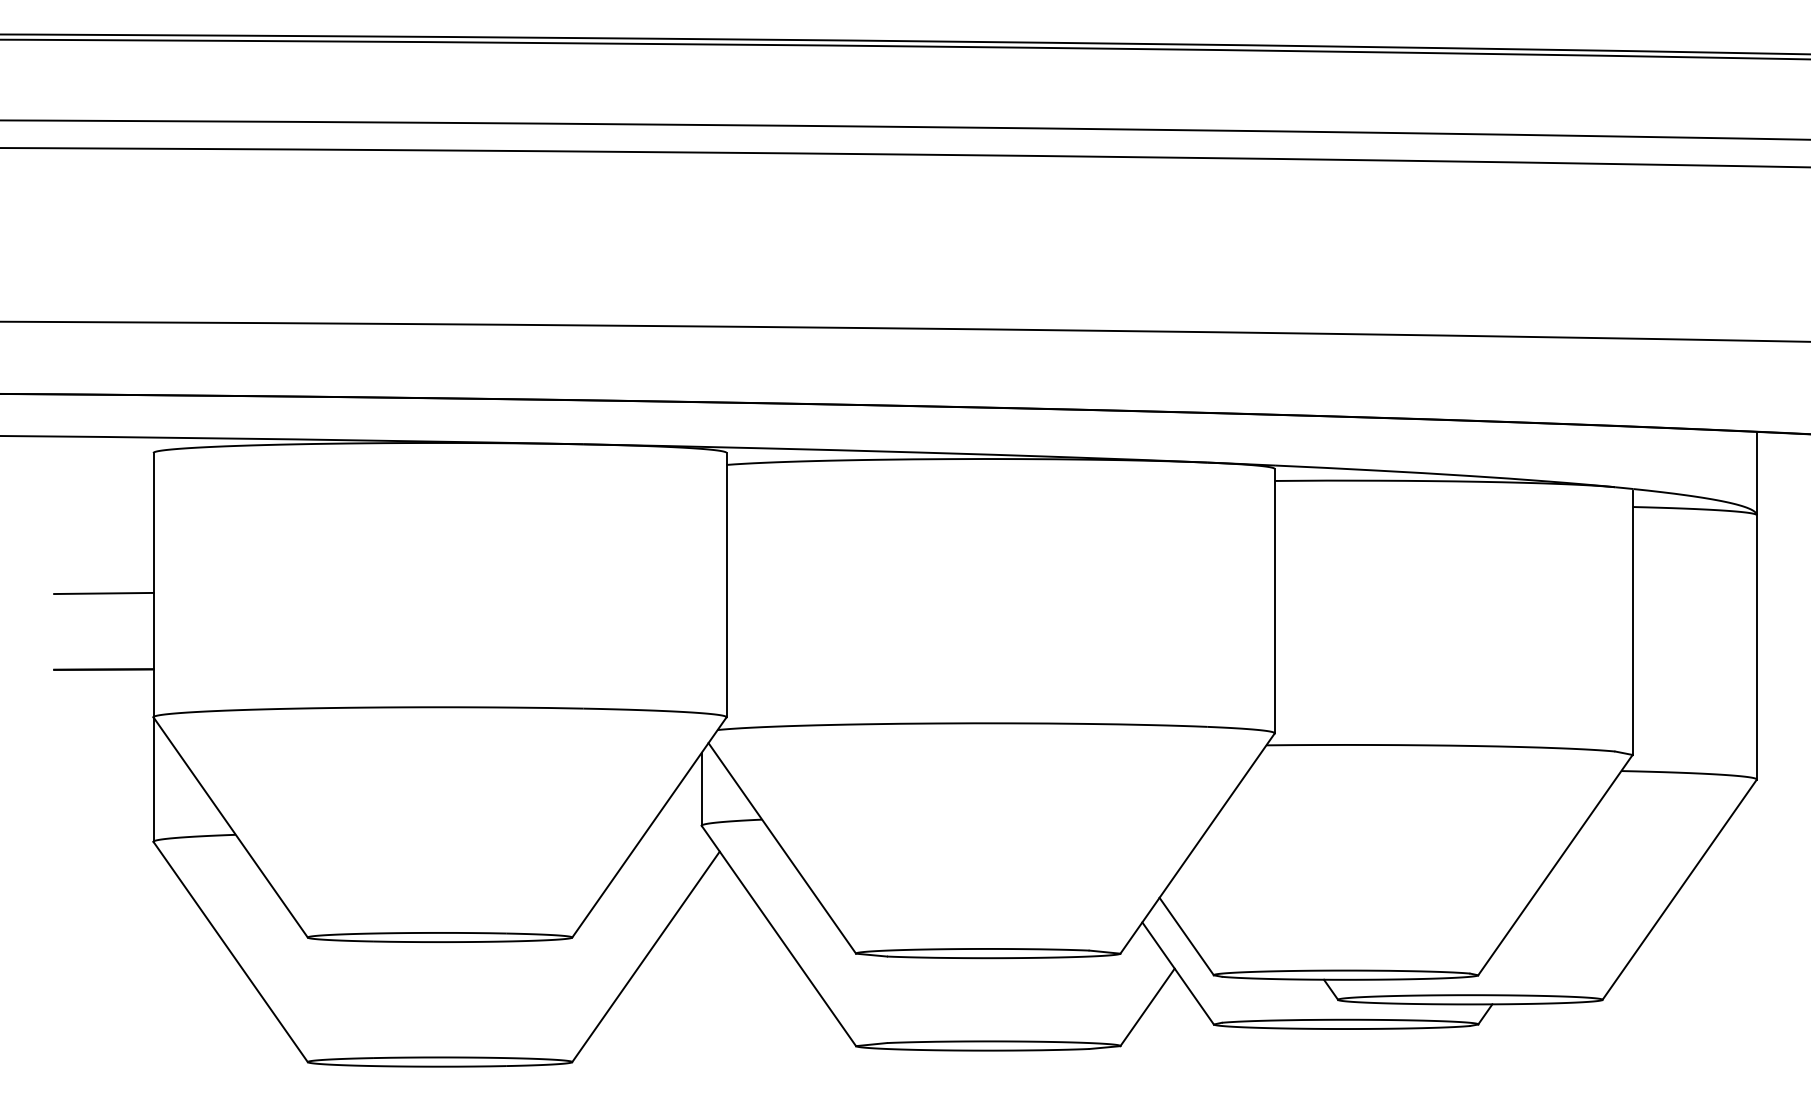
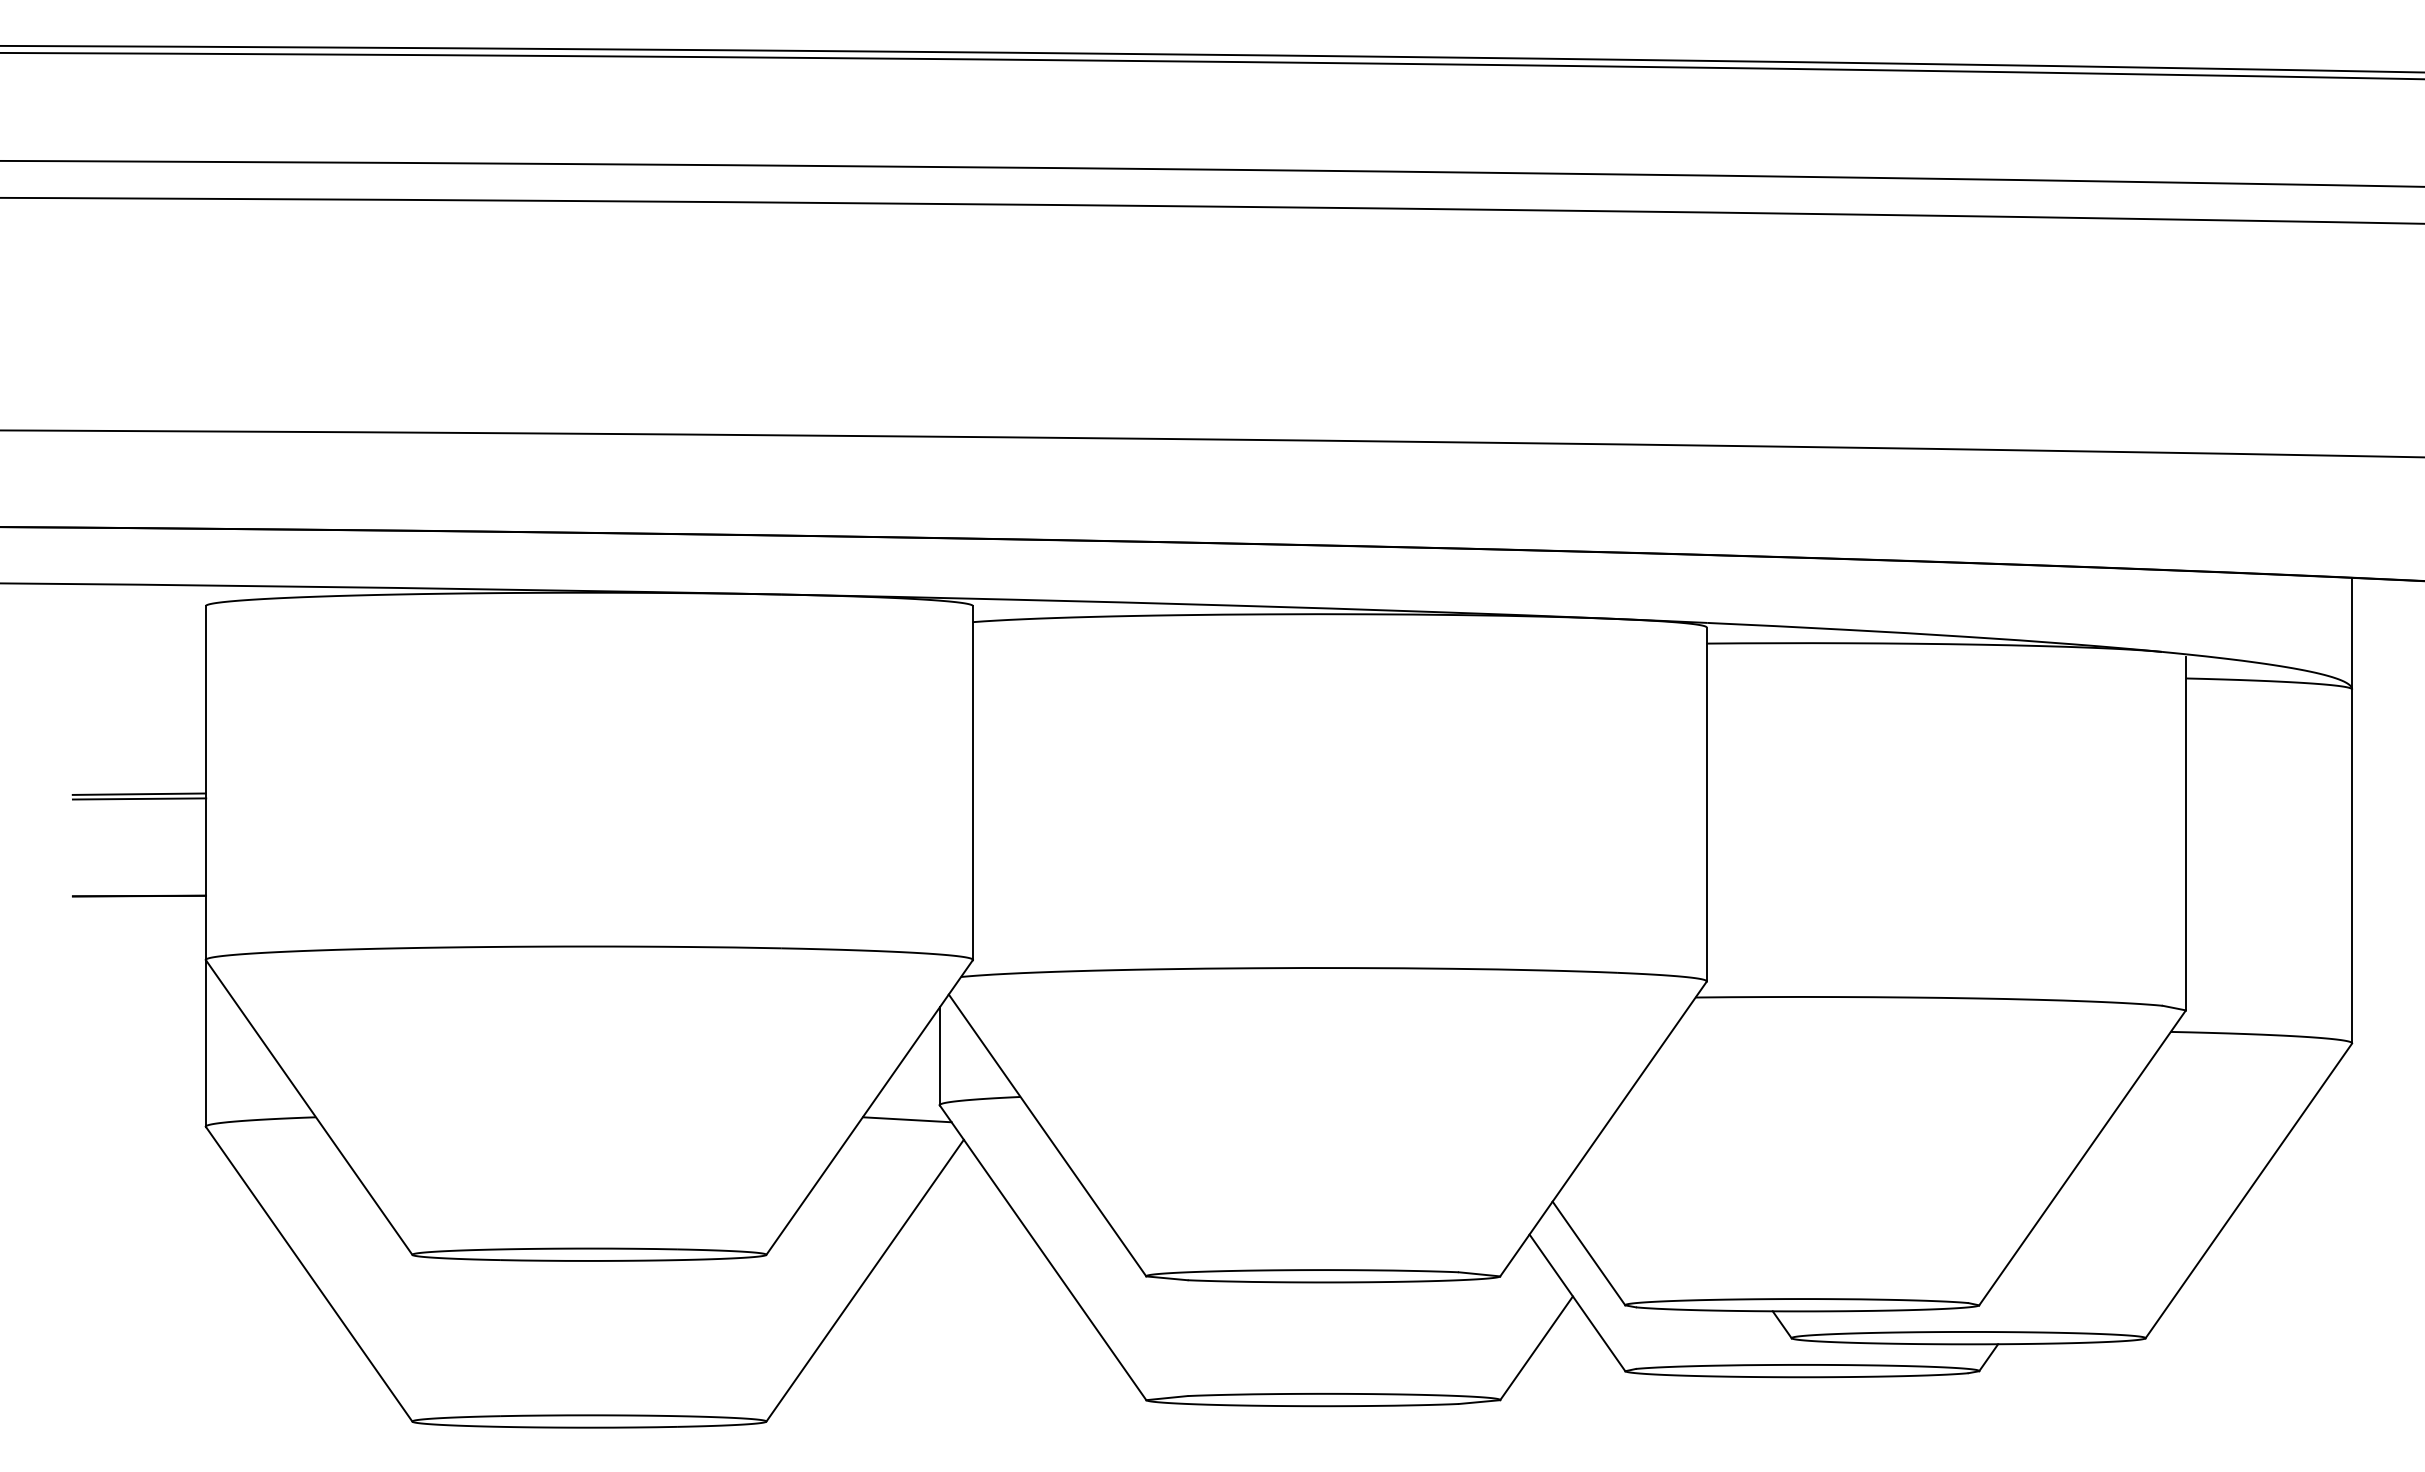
line: (103, 596) -> (139, 798), added
line: (677, 836) -> (907, 1119), added

